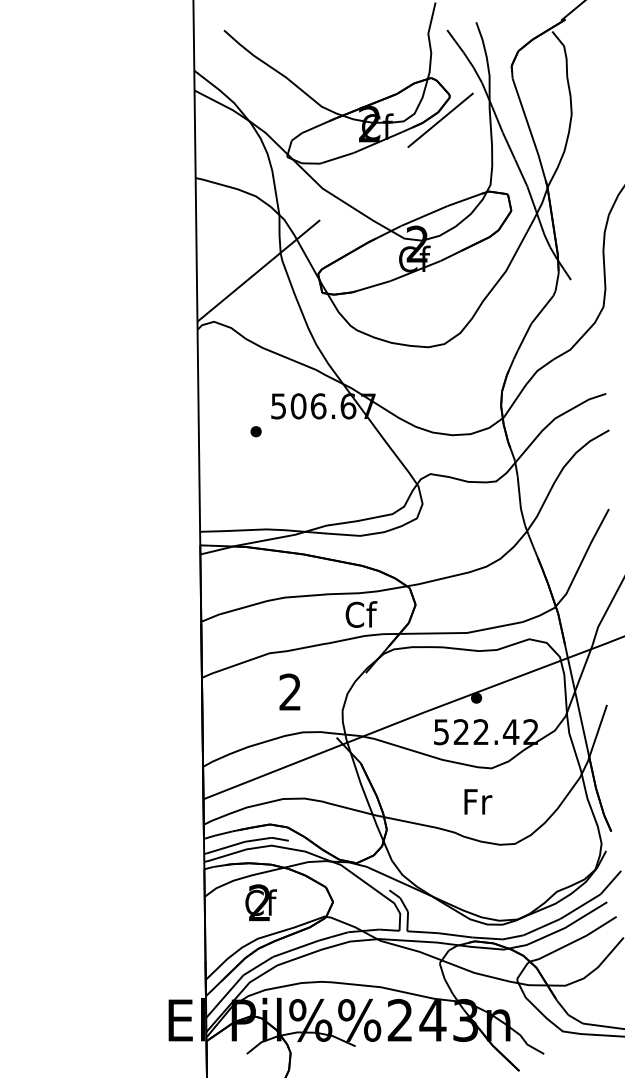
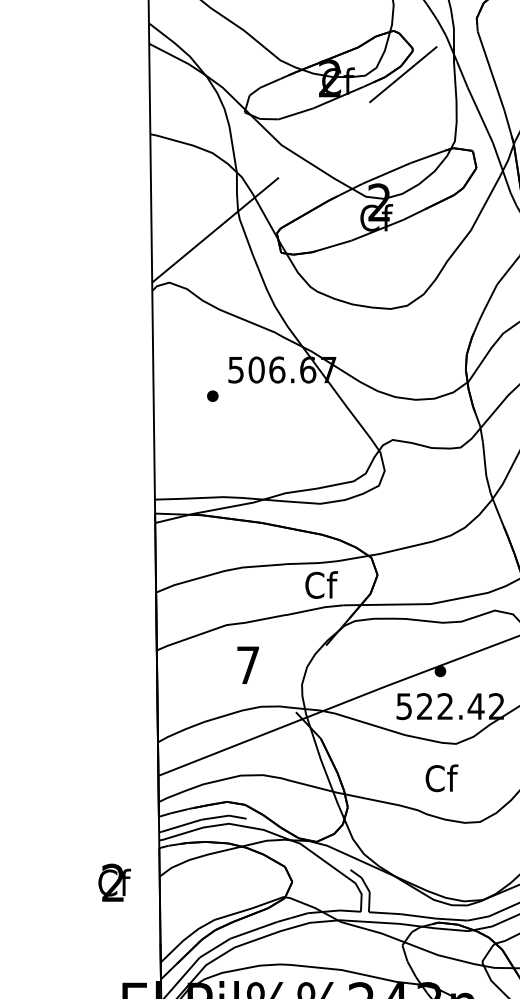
text: (289, 691) -> (247, 664), 2 -> 7
text: (477, 801) -> (441, 778), Fr -> Cf
text: (260, 902) -> (114, 882), moved

